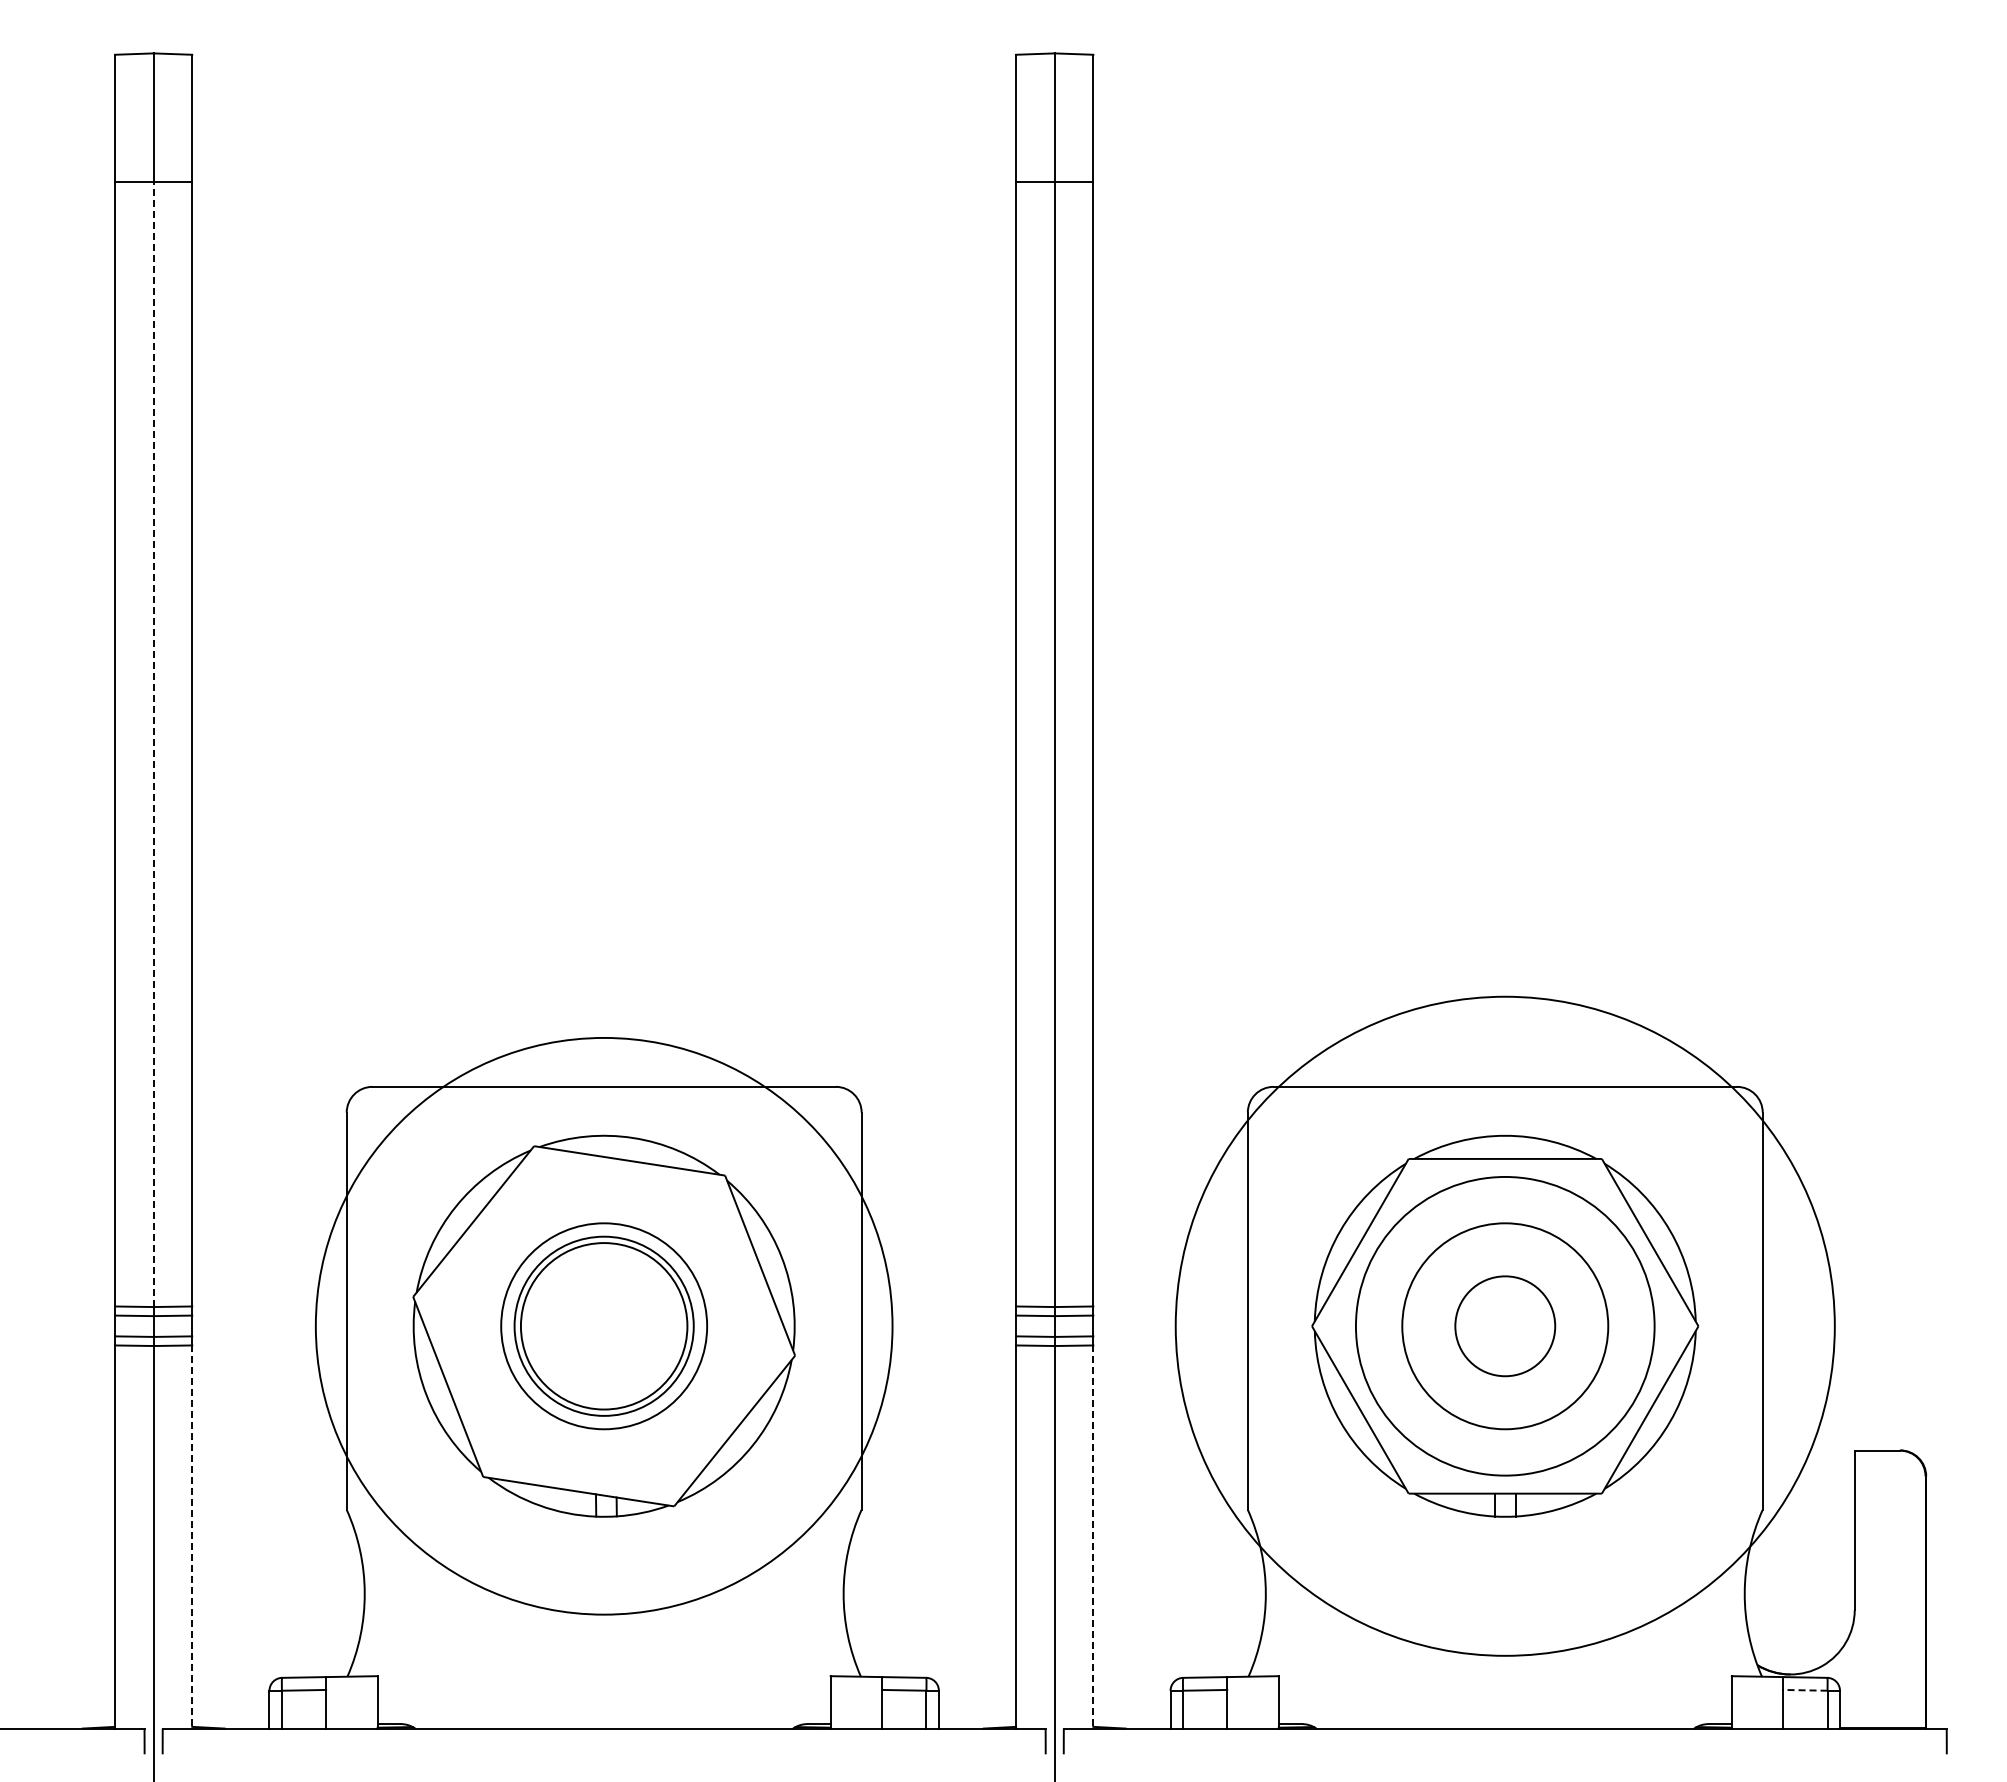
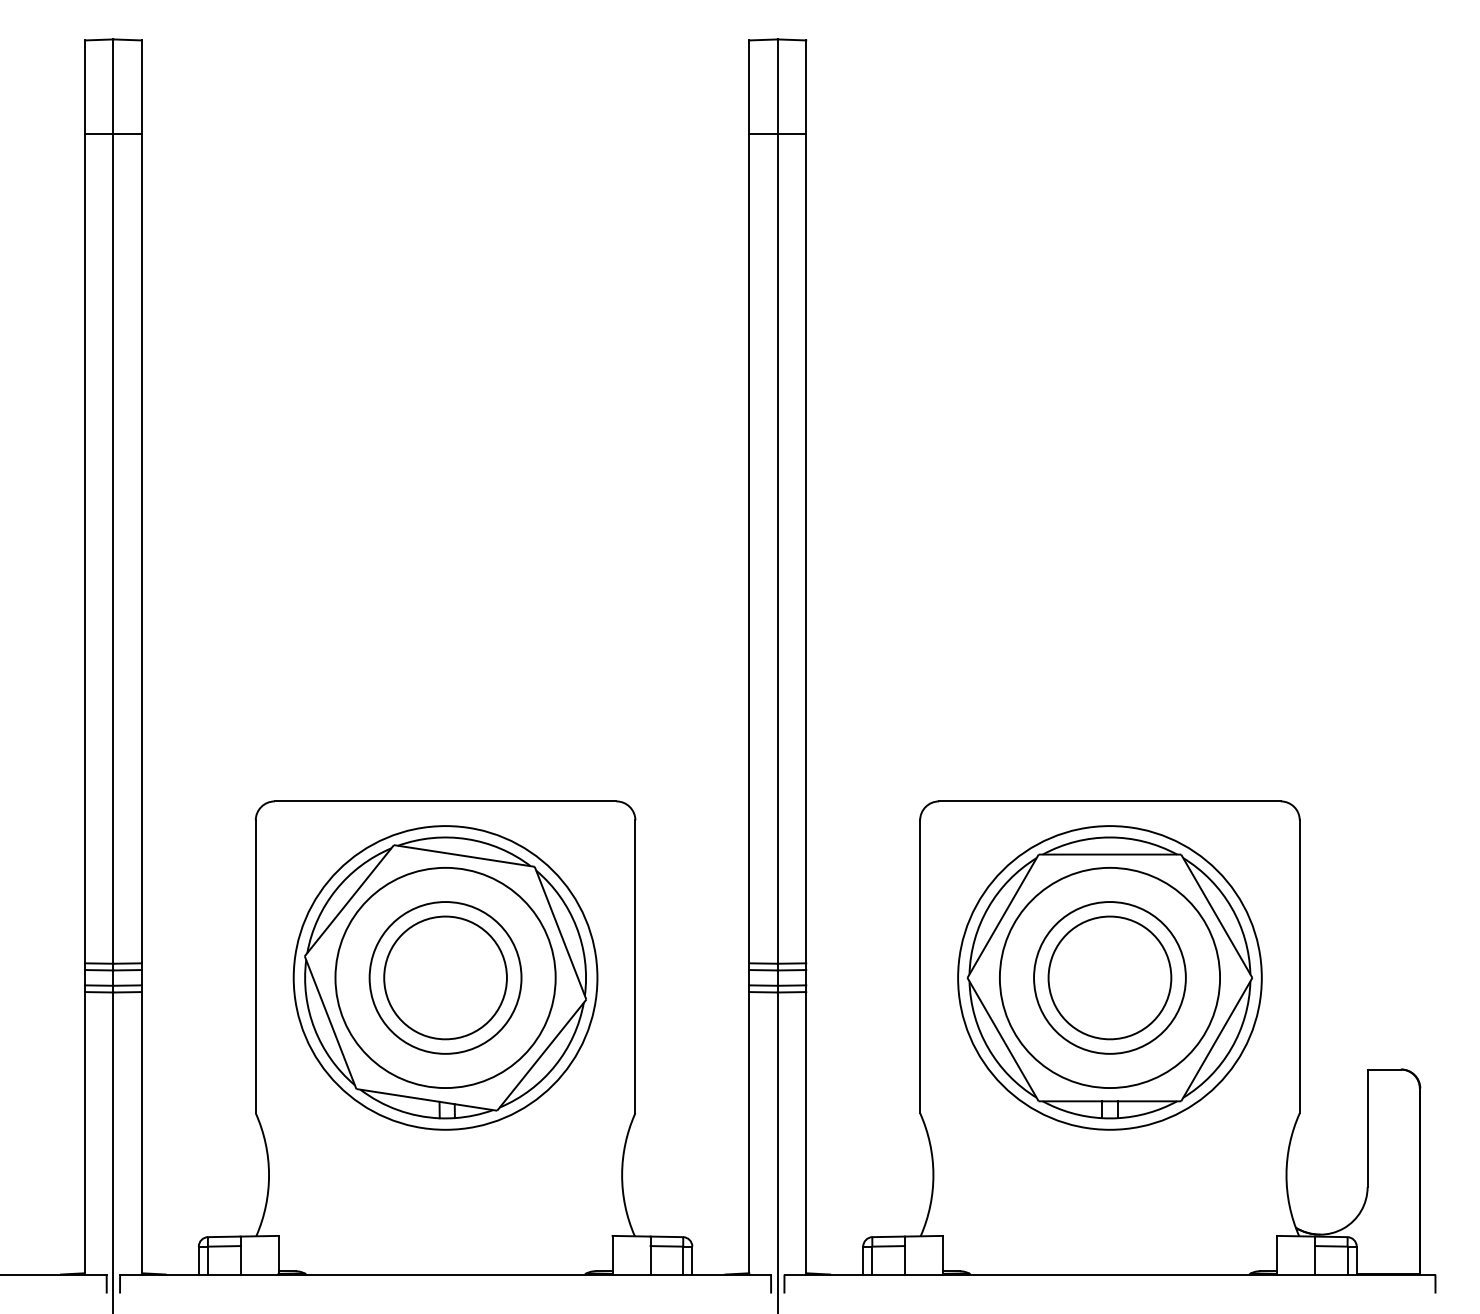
line: (153, 744) -> (113, 548), dashed -> solid
circle: (603, 1325) -> (445, 977), size x1.67
circle: (604, 1326) -> (445, 978), size x0.71
circle: (1505, 1326) -> (1110, 978), size x0.62
circle: (1505, 1326) -> (1110, 978), size x1.67
line: (192, 1537) -> (142, 1133), dashed -> solid
line: (1093, 1537) -> (806, 1133), dashed -> solid
line: (1804, 1690) -> (1330, 1246), dashed -> solid

